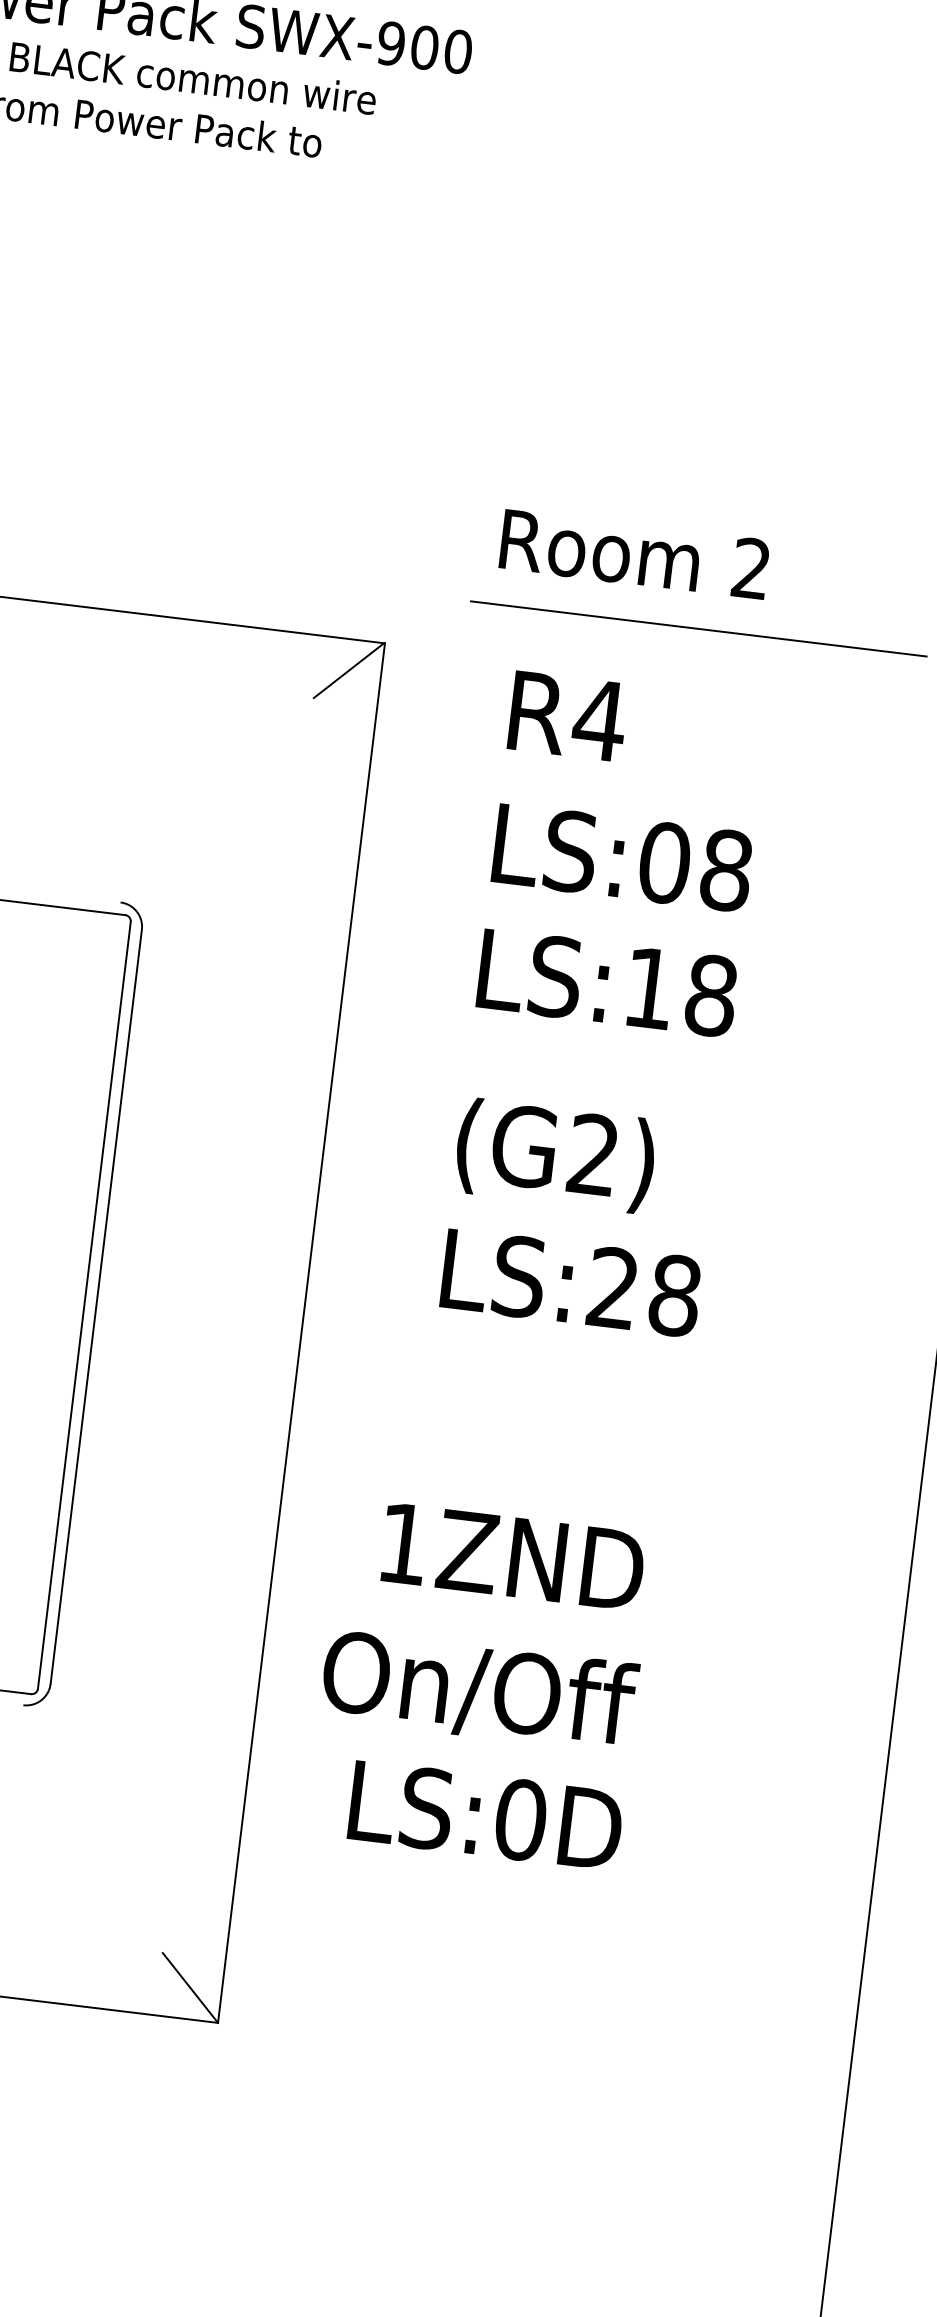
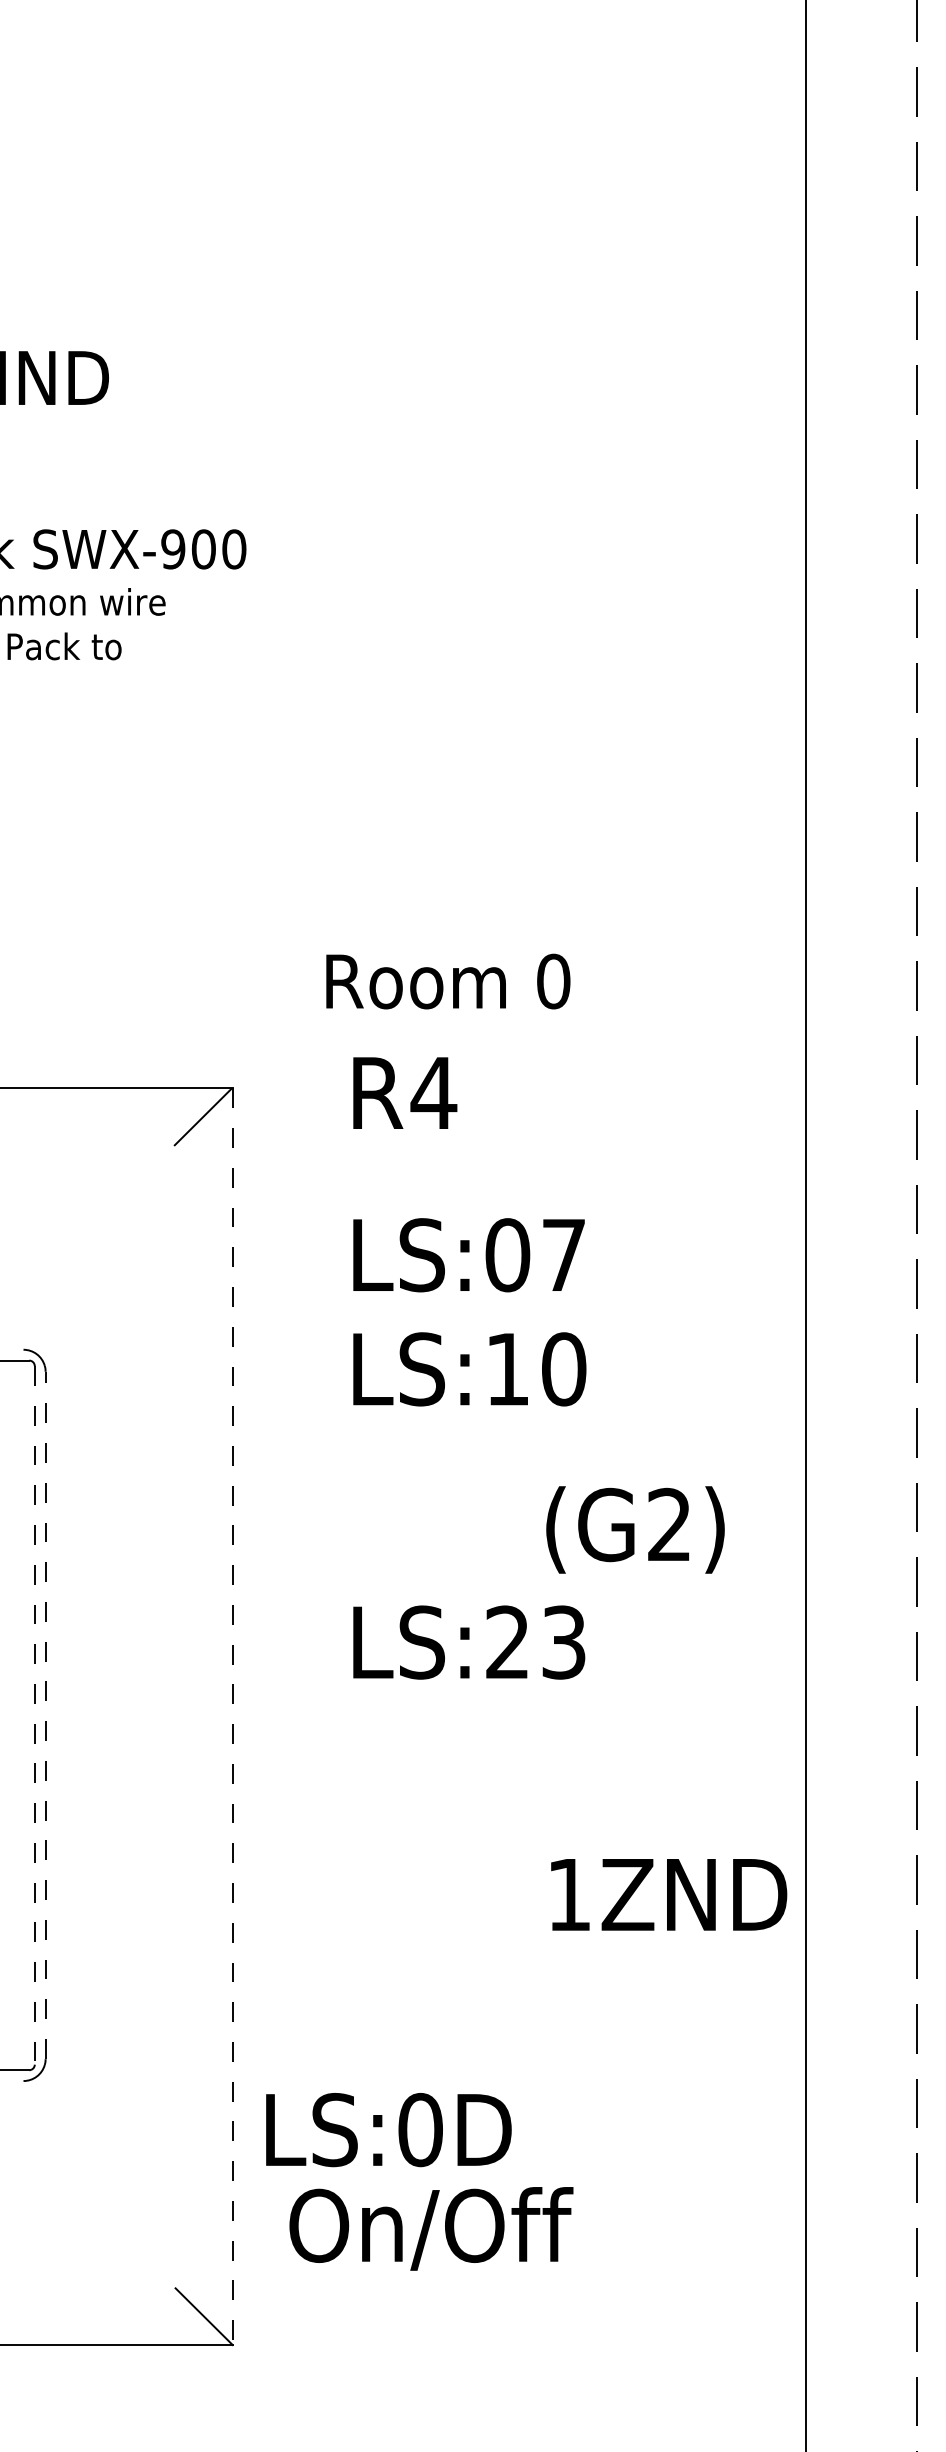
text: (751, 568) -> (553, 981), 2 -> 0
line: (698, 629) -> (512, 1041), removed
text: (568, 715) -> (405, 1092), moved
text: (726, 870) -> (564, 1255), LS:08 -> LS:07
text: (711, 996) -> (564, 1369), LS:18 -> LS:10
text: (555, 1155) -> (635, 1529), moved
text: (675, 1295) -> (564, 1642), LS:28 -> LS:23
line: (84, 1305) -> (34, 1715), solid -> dashed
line: (96, 1306) -> (45, 1715), solid -> dashed
line: (301, 1333) -> (232, 1717), solid -> dashed
text: (513, 1556) -> (669, 1894), moved
text: (479, 1690) -> (431, 2228), moved
text: (485, 1816) -> (388, 2130), moved

